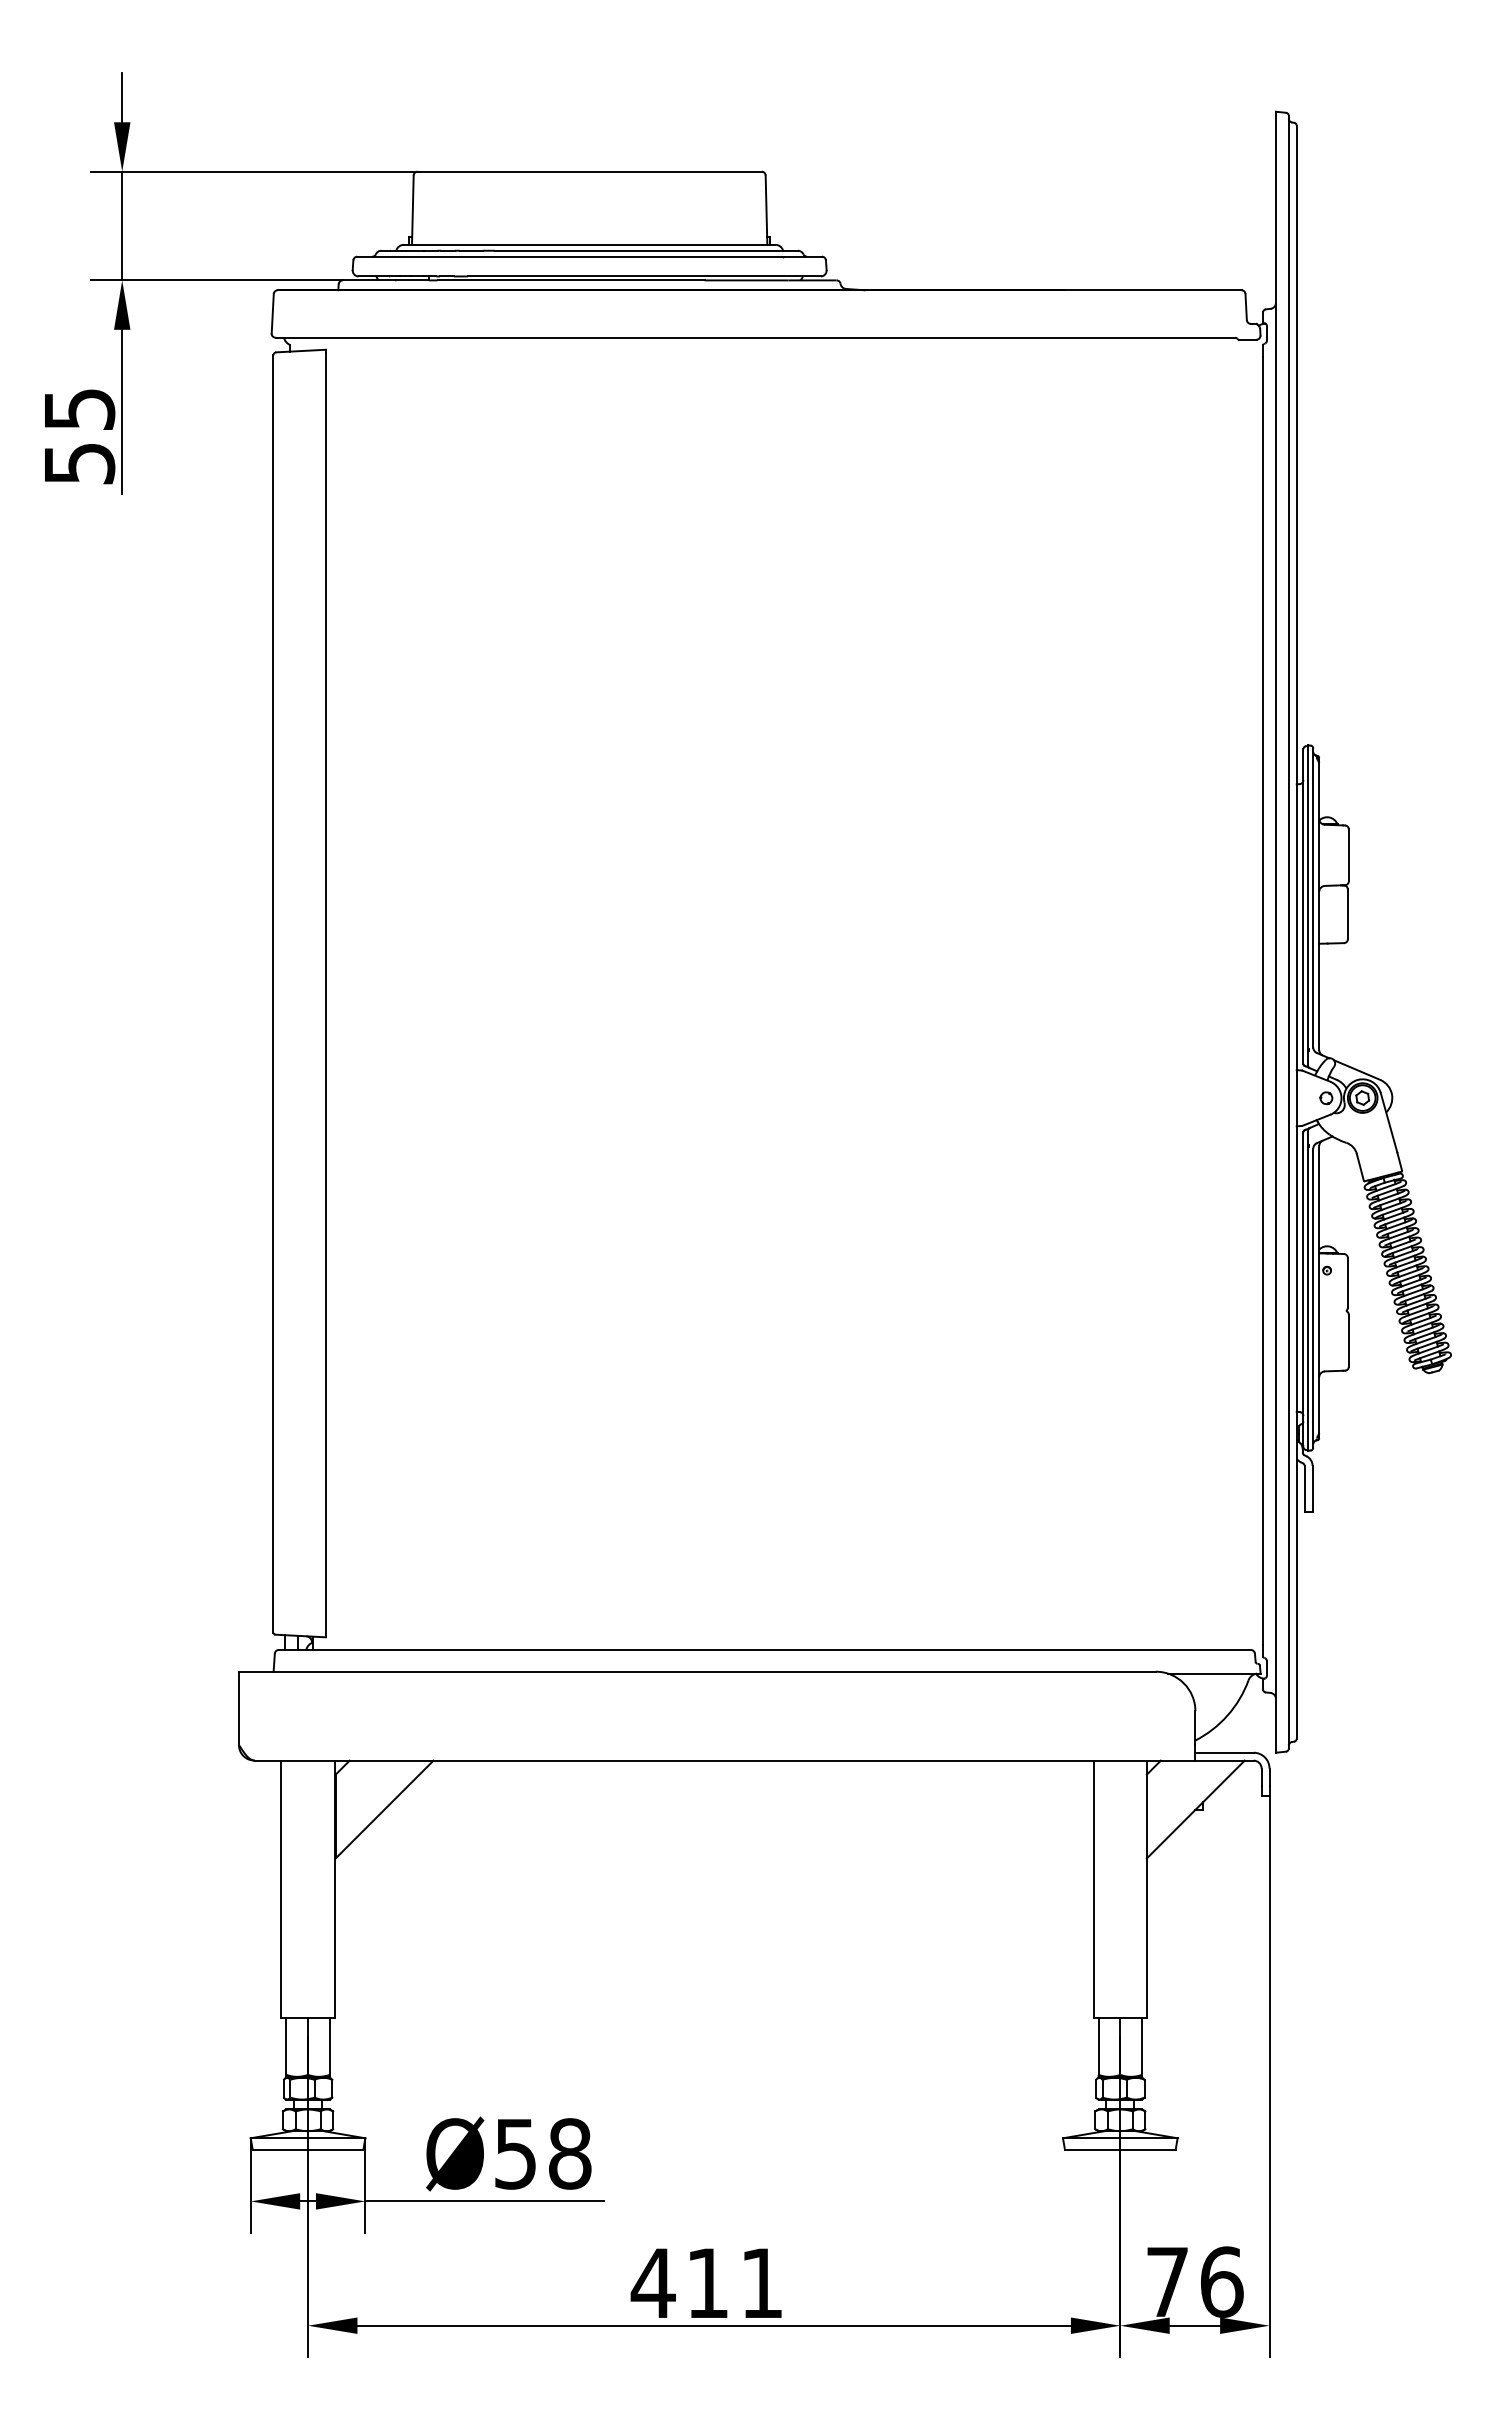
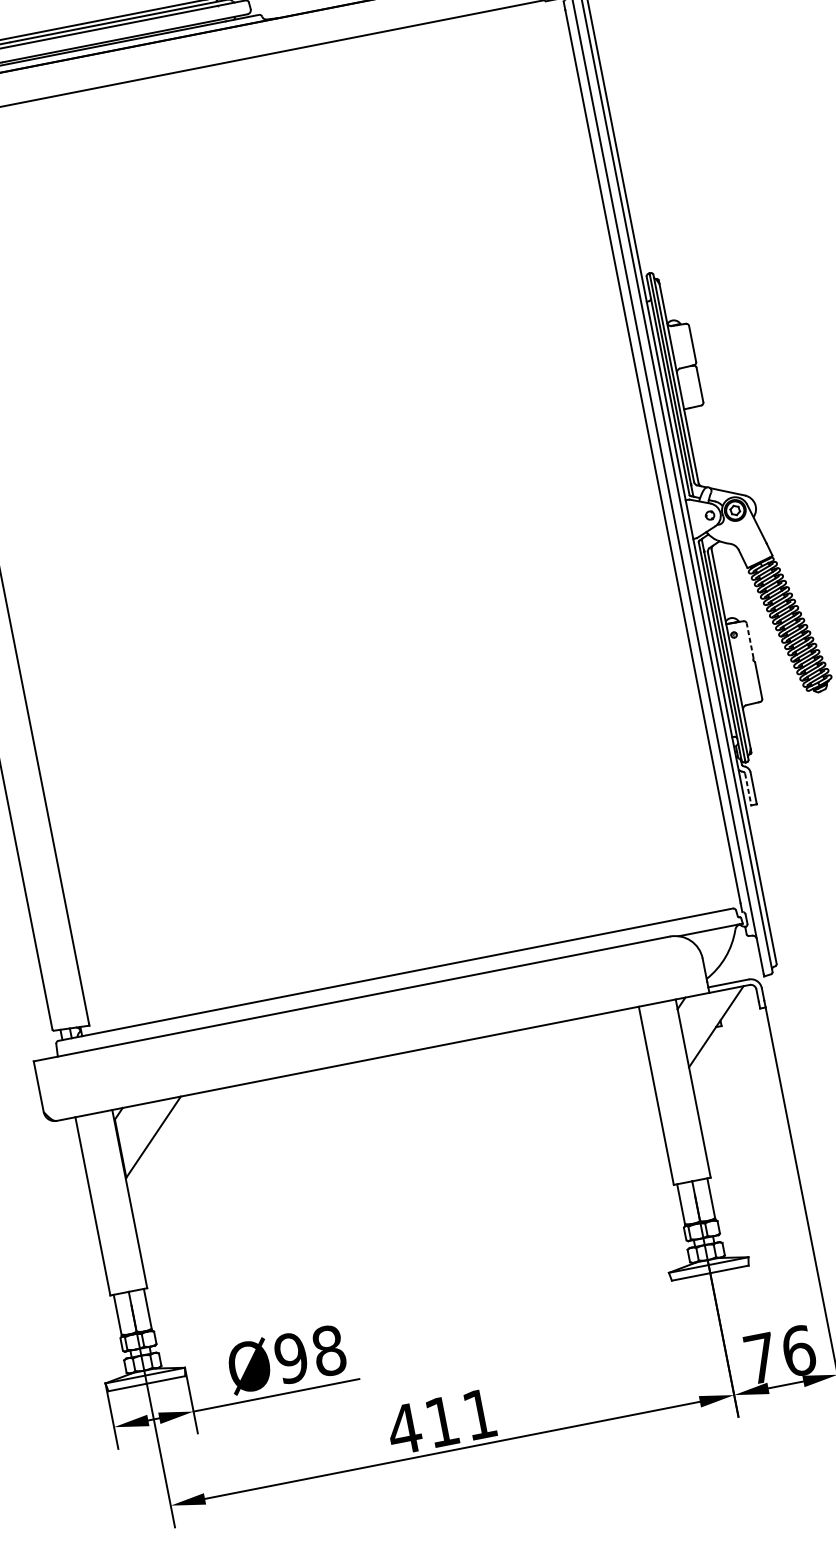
line: (1347, 1282) -> (749, 640), solid -> dashed
line: (1304, 1488) -> (748, 789), solid -> dashed
text: (515, 2153) -> (291, 1357), Ø58 -> Ø98

